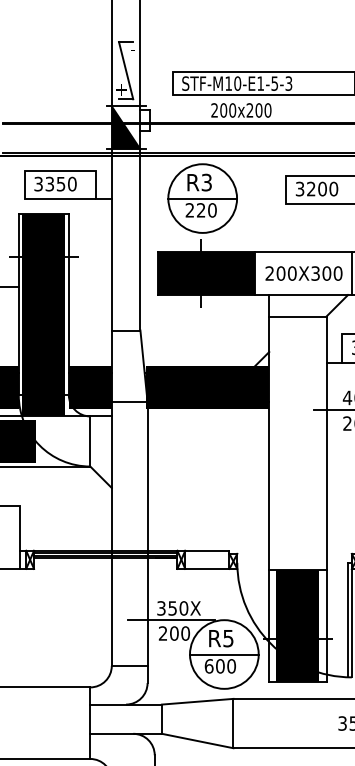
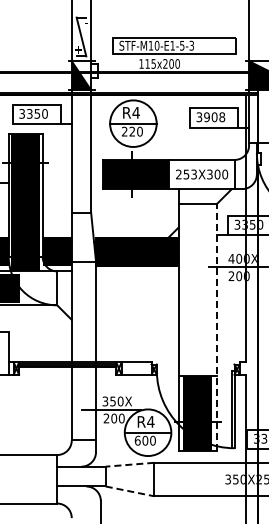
text: (223, 109) -> (147, 63), 200x200 -> 115x200
text: (205, 182) -> (135, 112), R3 -> R4
text: (322, 189) -> (214, 117), 3200 -> 3908
text: (286, 273) -> (190, 174), 200X300 -> 253X300
line: (326, 499) -> (217, 327), solid -> dashed
text: (227, 637) -> (150, 421), R5 -> R4
line: (196, 701) -> (129, 464), solid -> dashed
line: (196, 741) -> (129, 491), solid -> dashed

